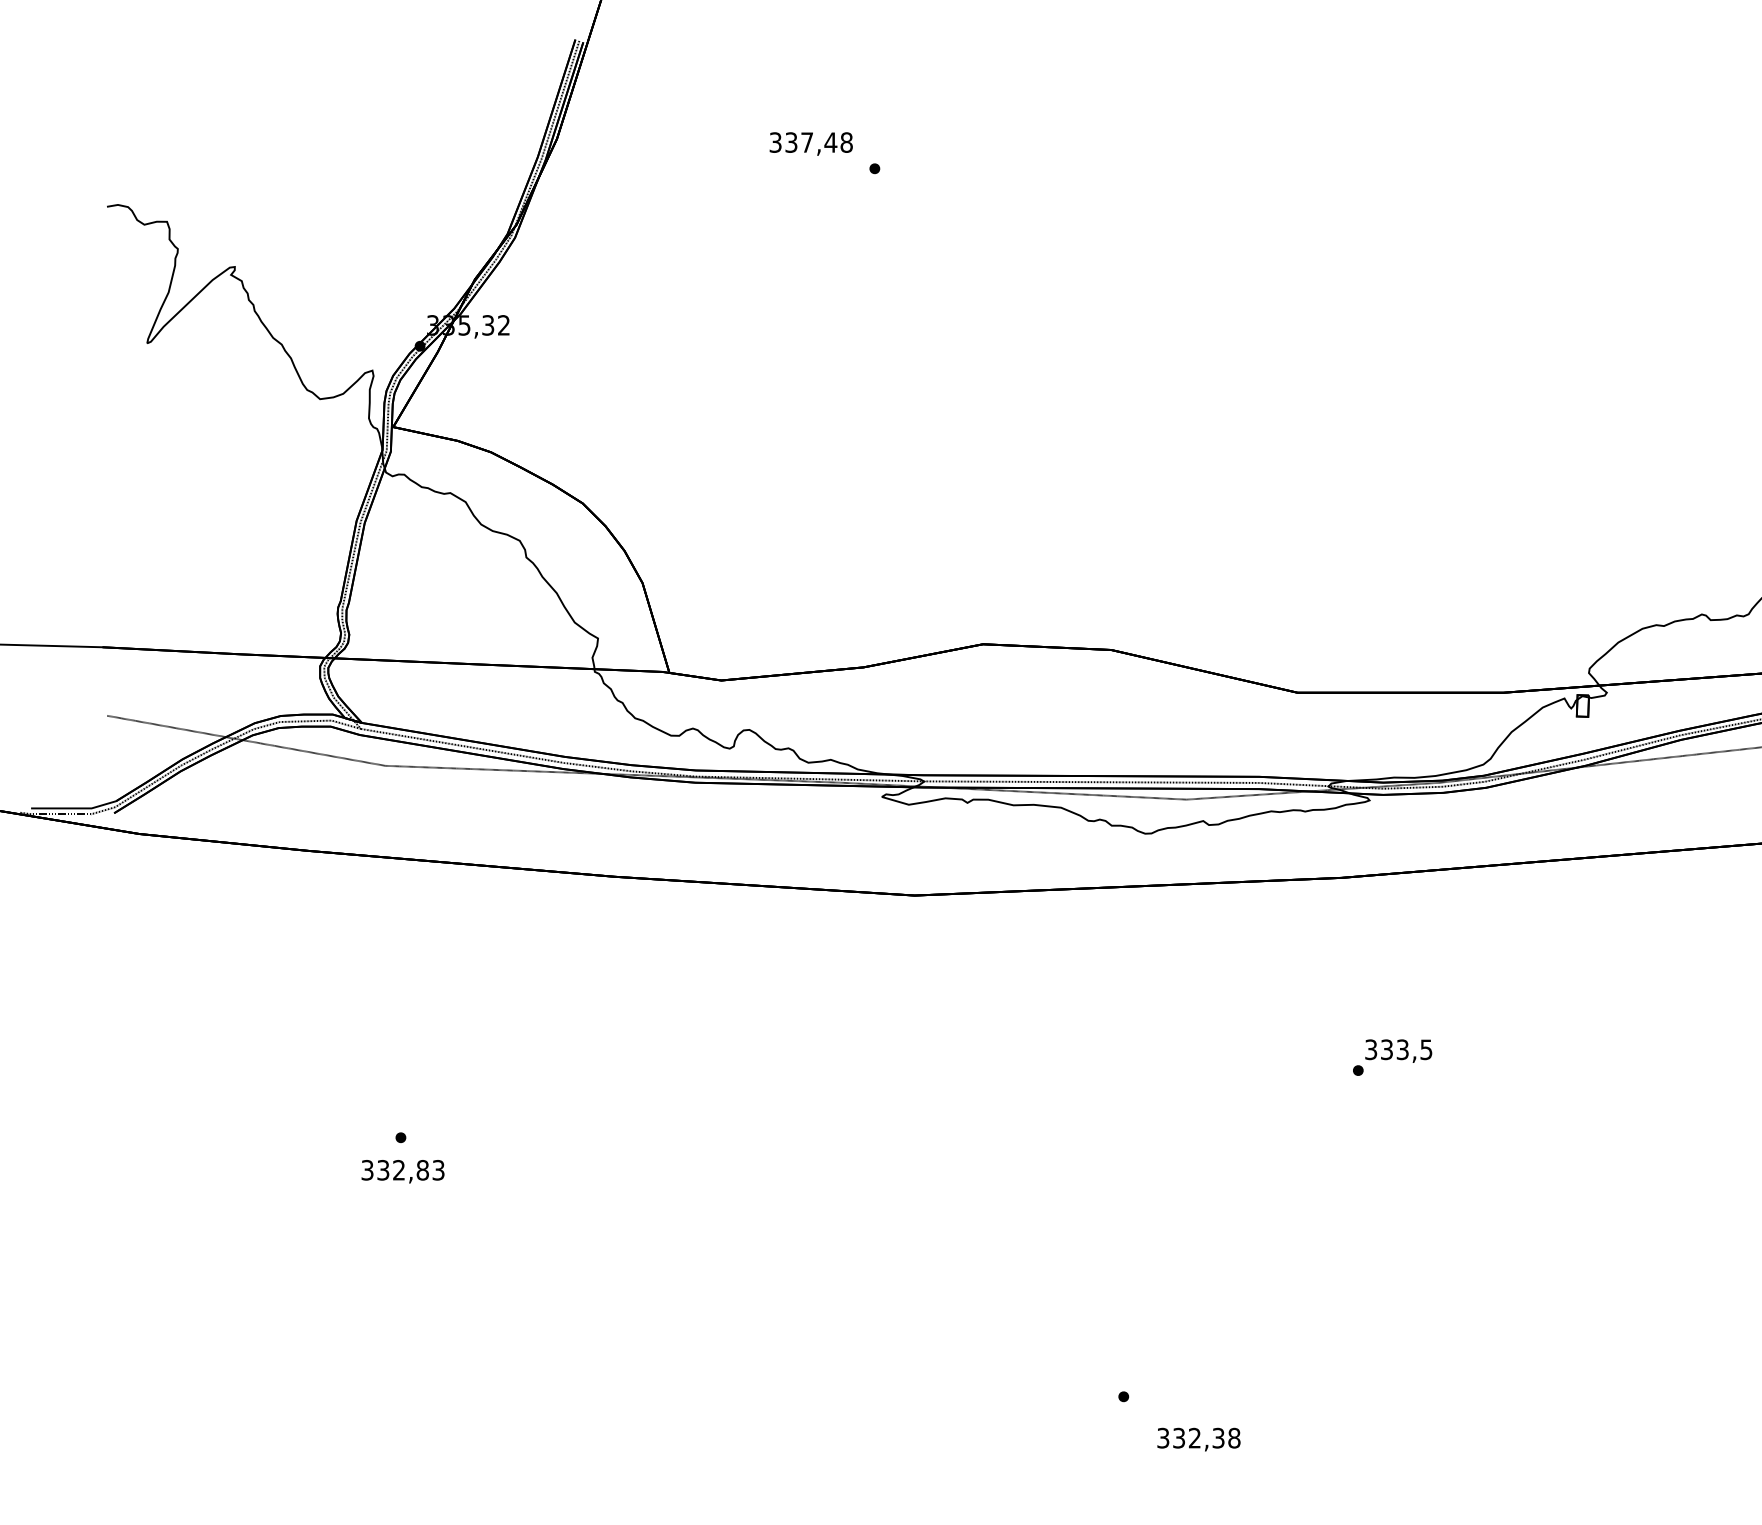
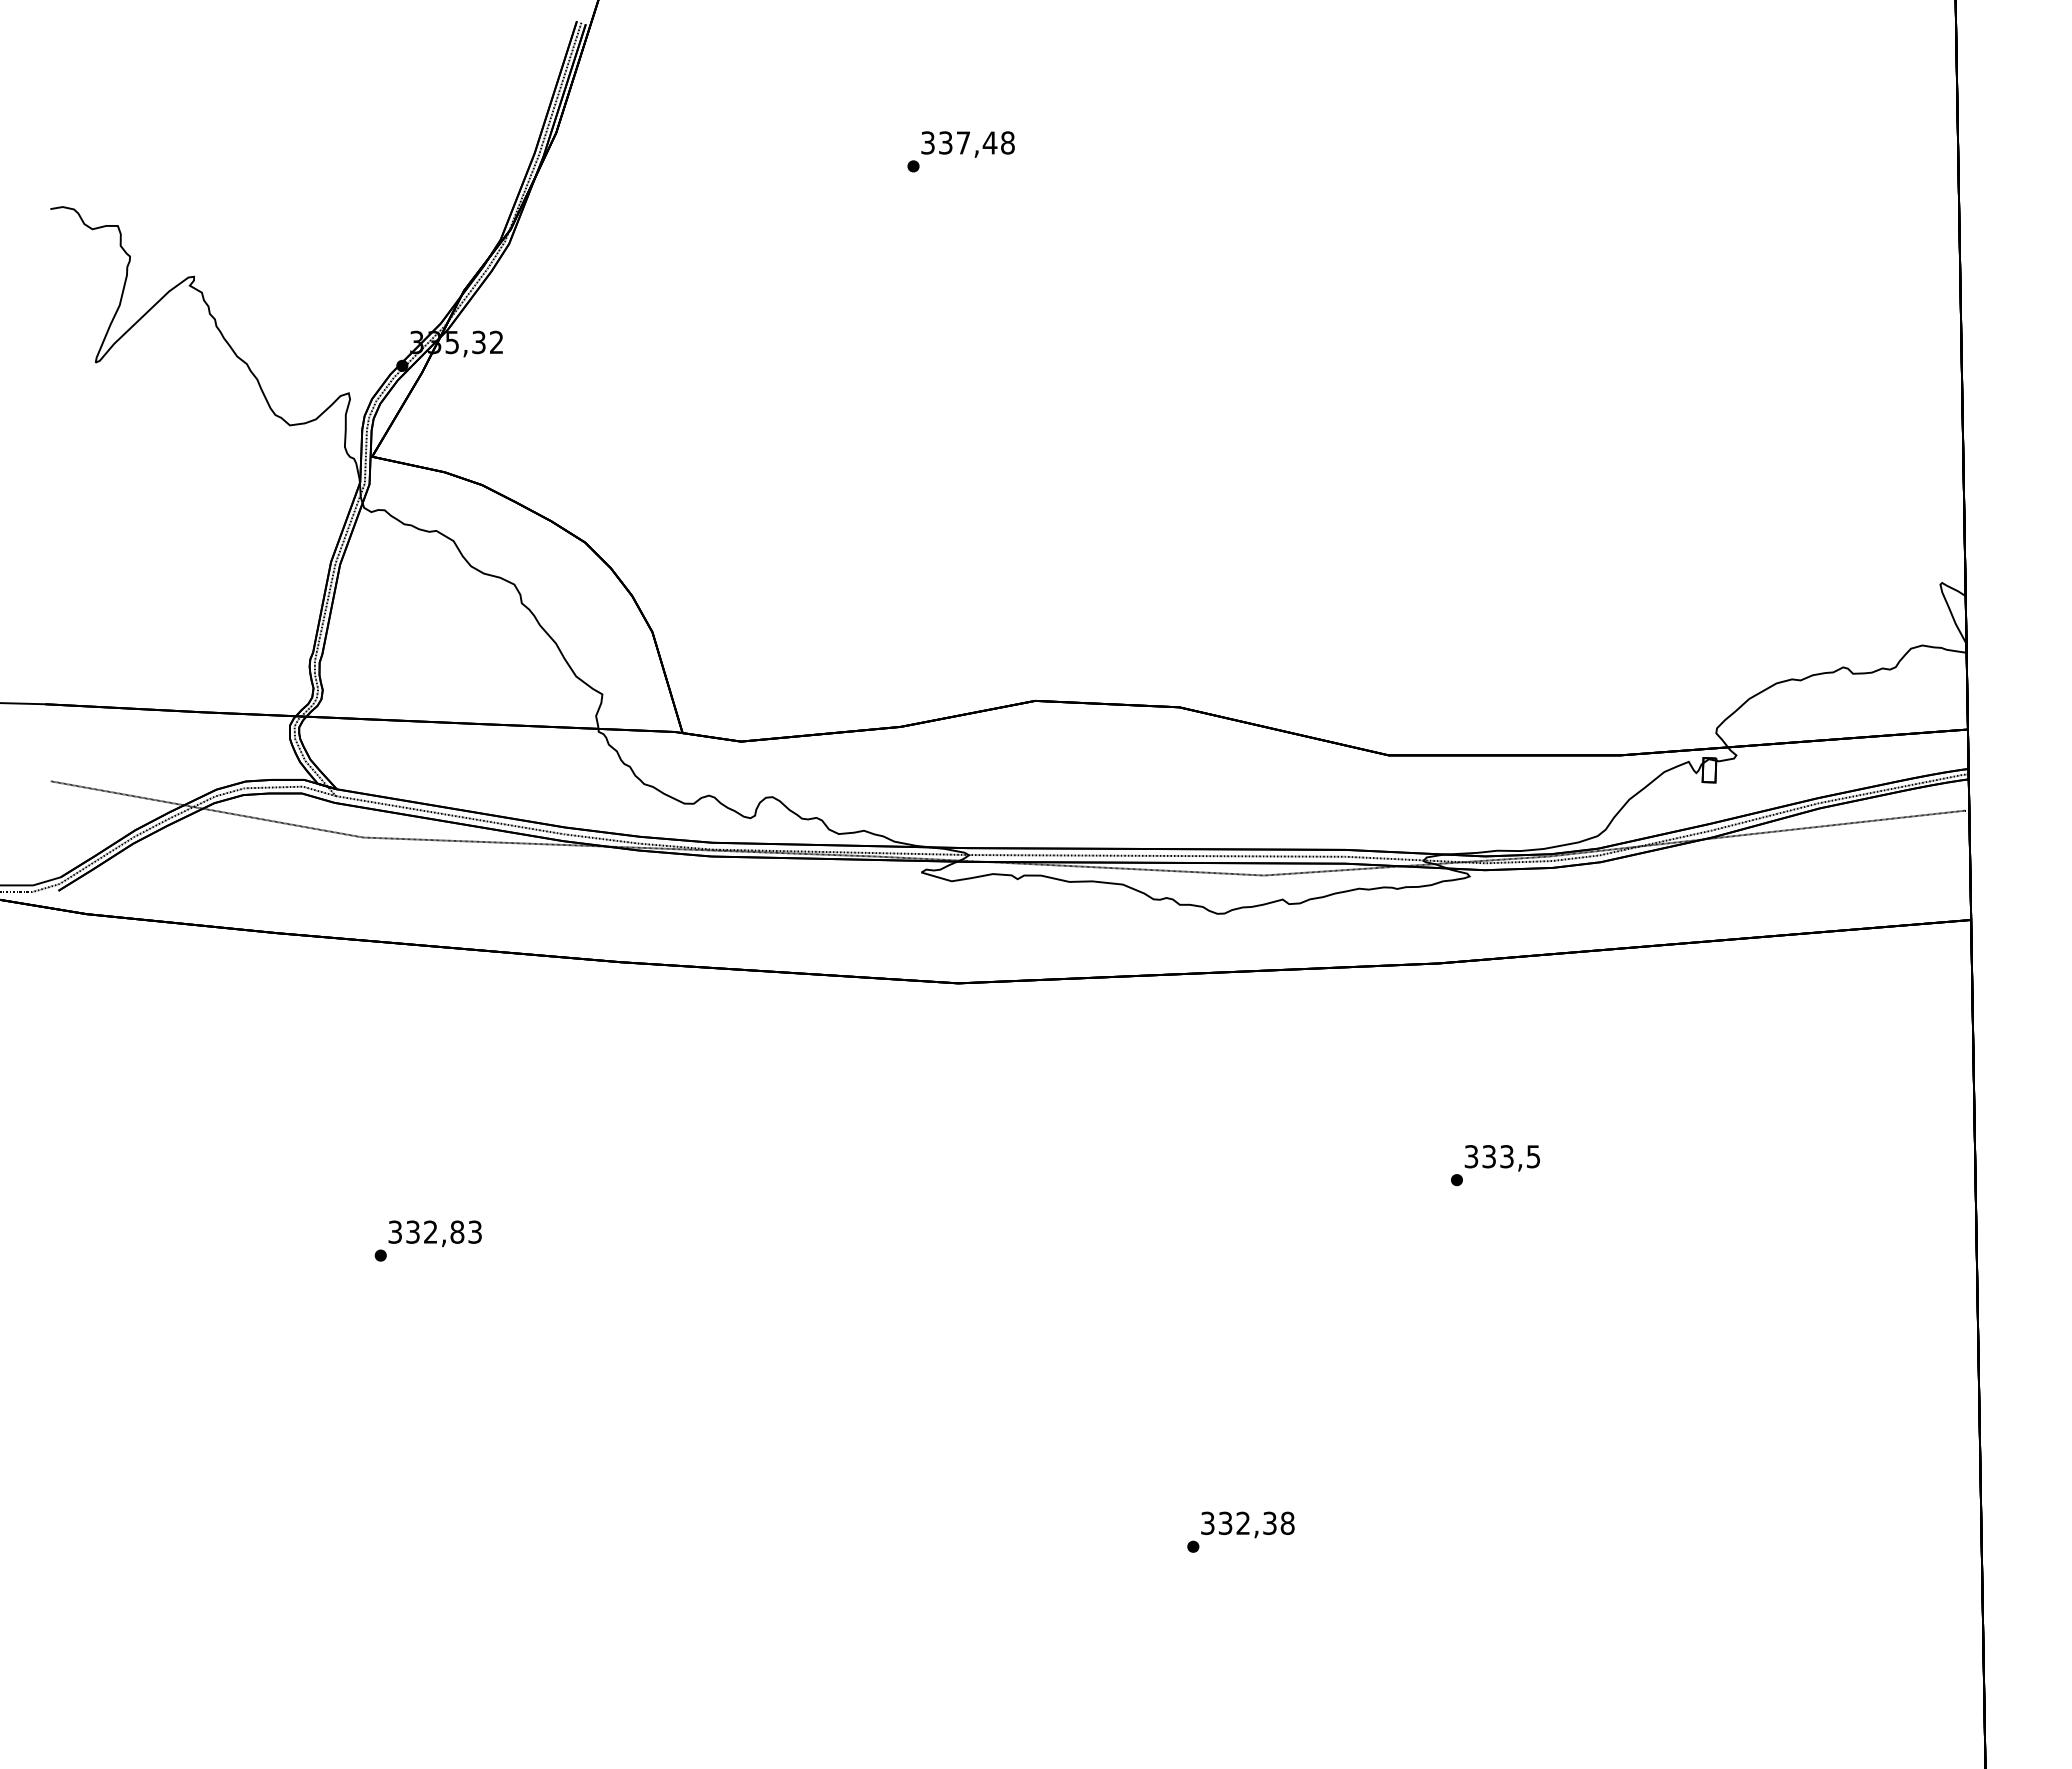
text: (810, 143) -> (967, 144), moved
text: (402, 1171) -> (434, 1233), moved
text: (1198, 1439) -> (1247, 1524), moved

